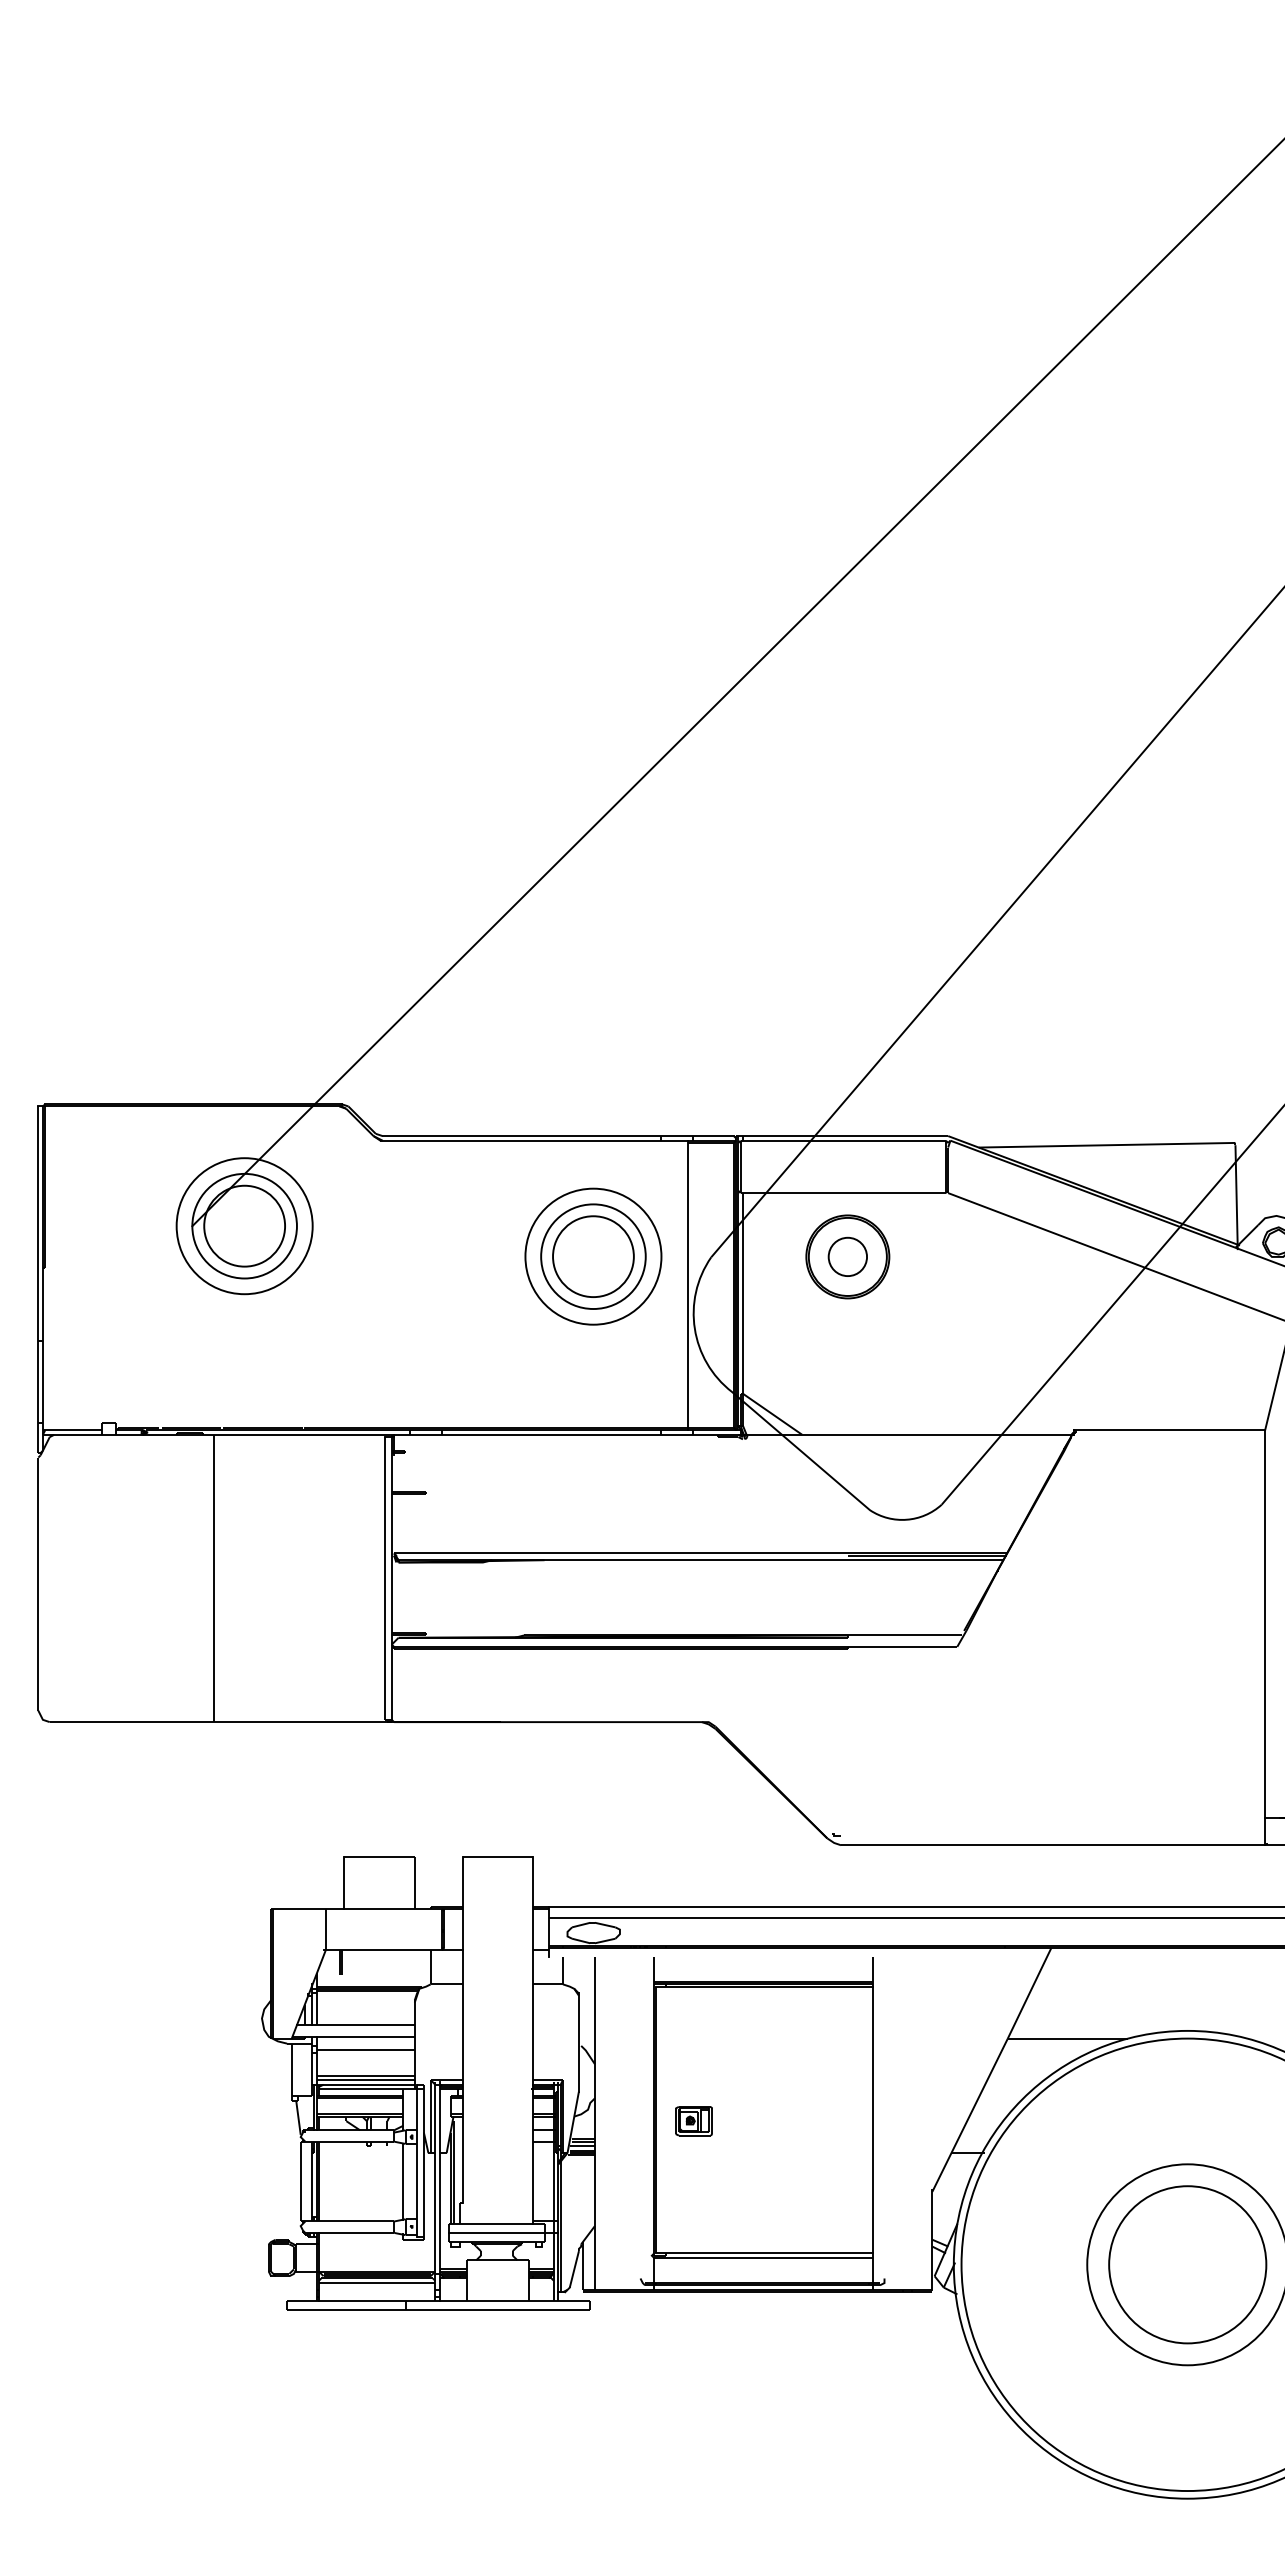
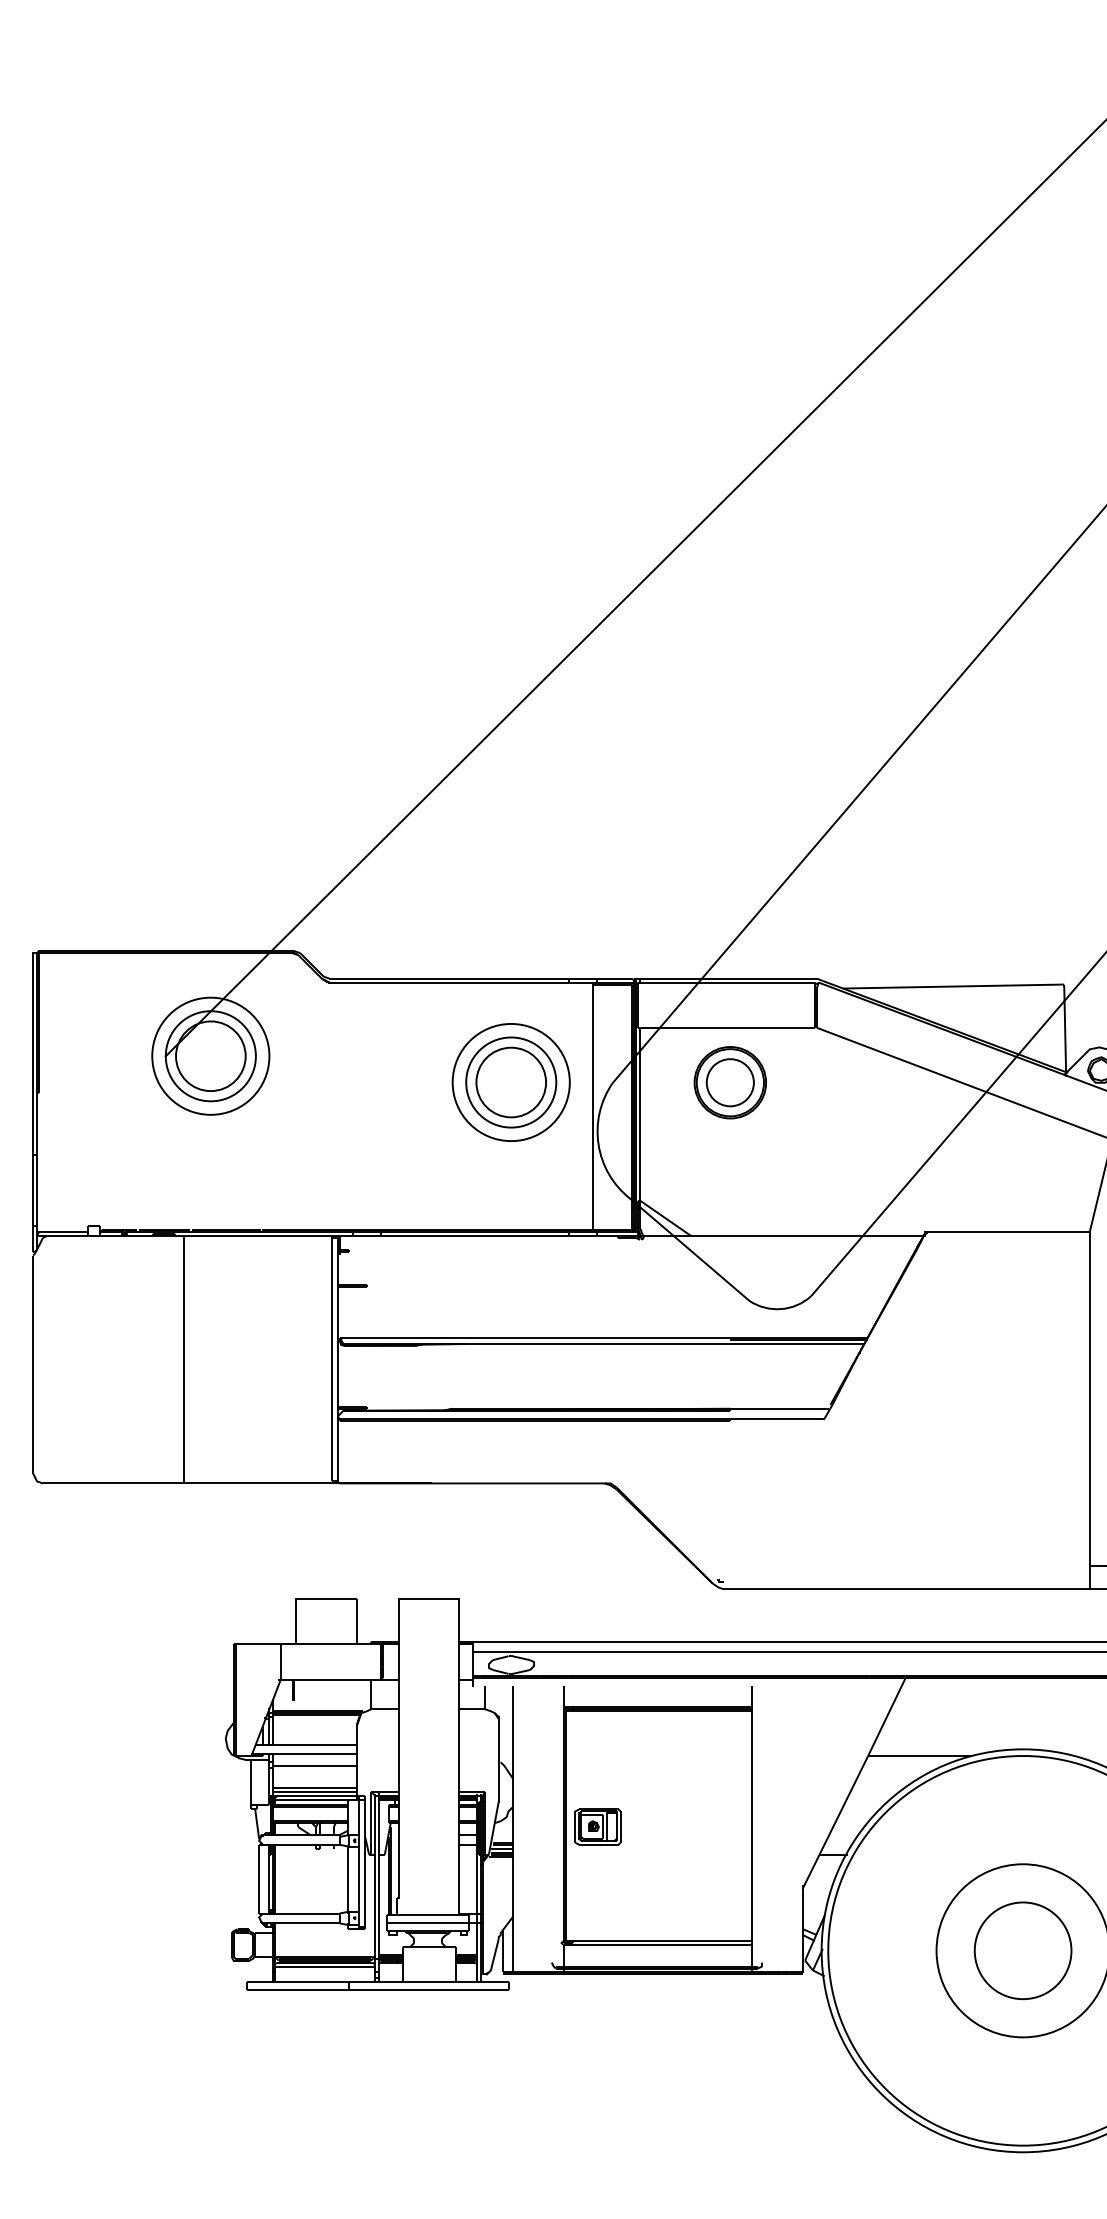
circle: (847, 1256) -> (730, 1082), size x1.43
part: (693, 2121) -> (597, 1827), size x1.43
circle: (1187, 2264) -> (1022, 1950), size x0.71

